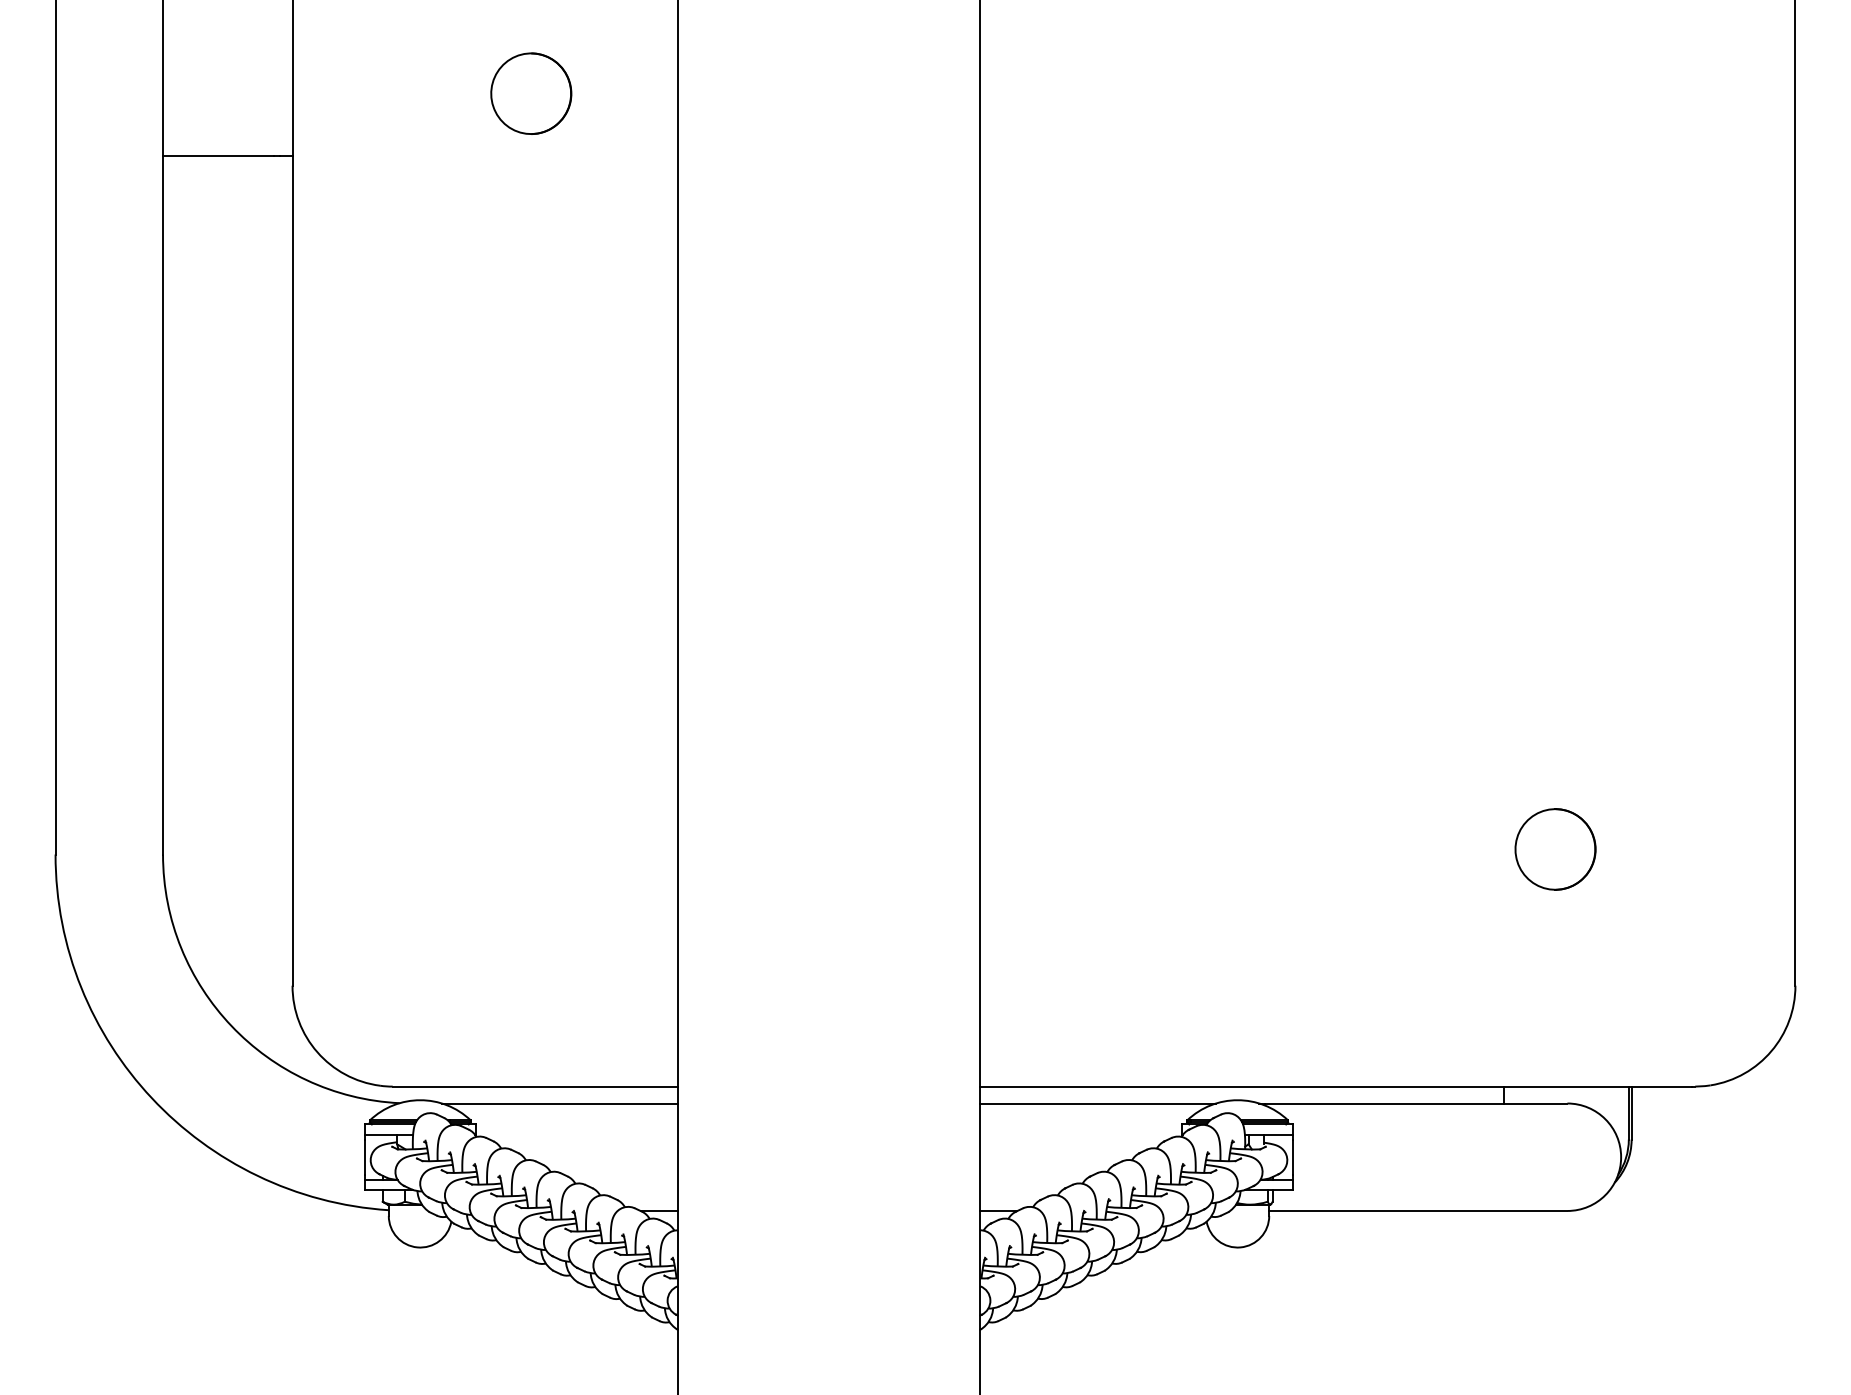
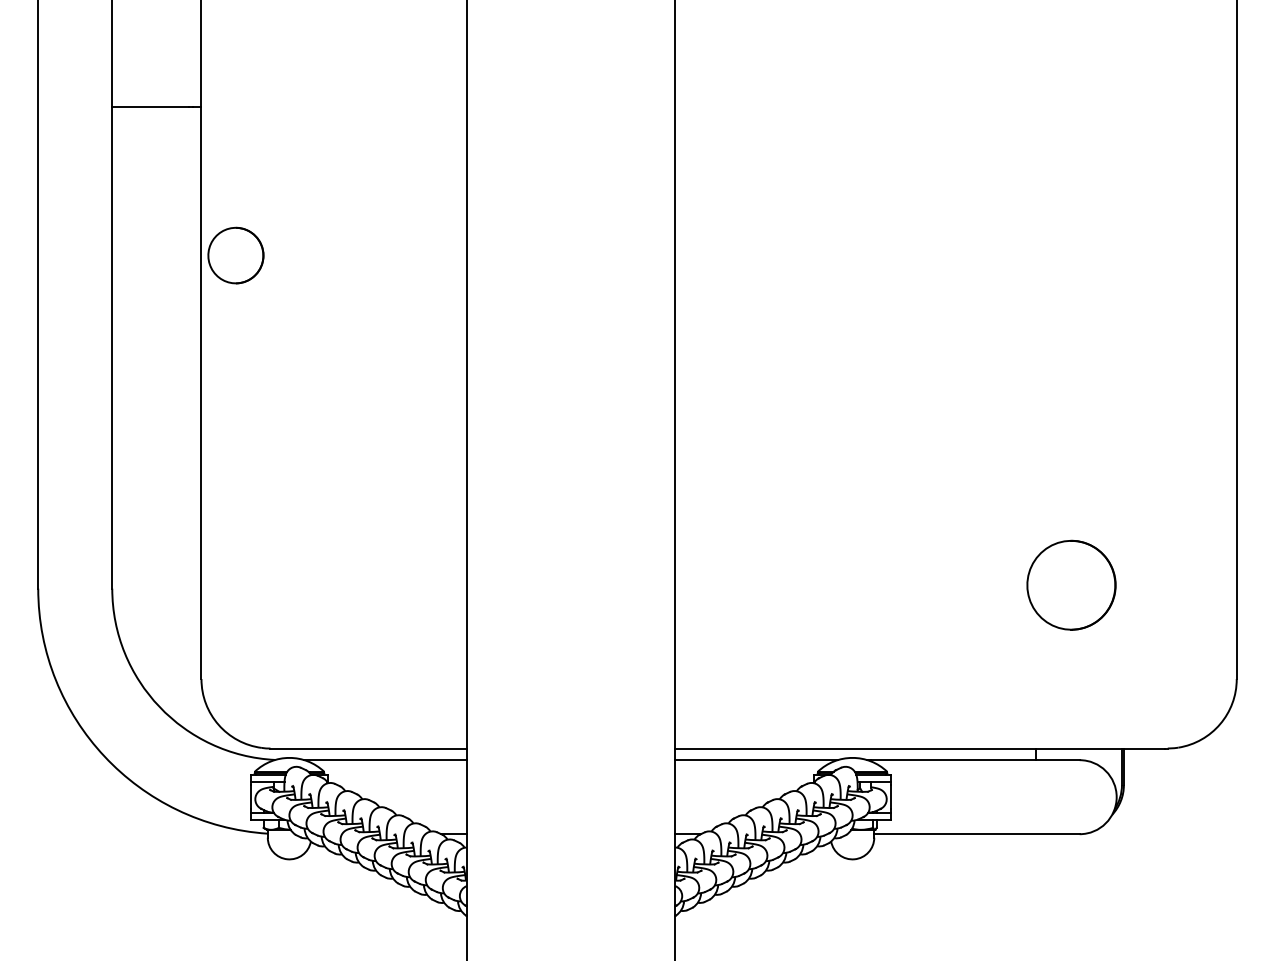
part: (530, 93) -> (235, 255), moved
part: (1555, 848) -> (1071, 584), size x1.6

